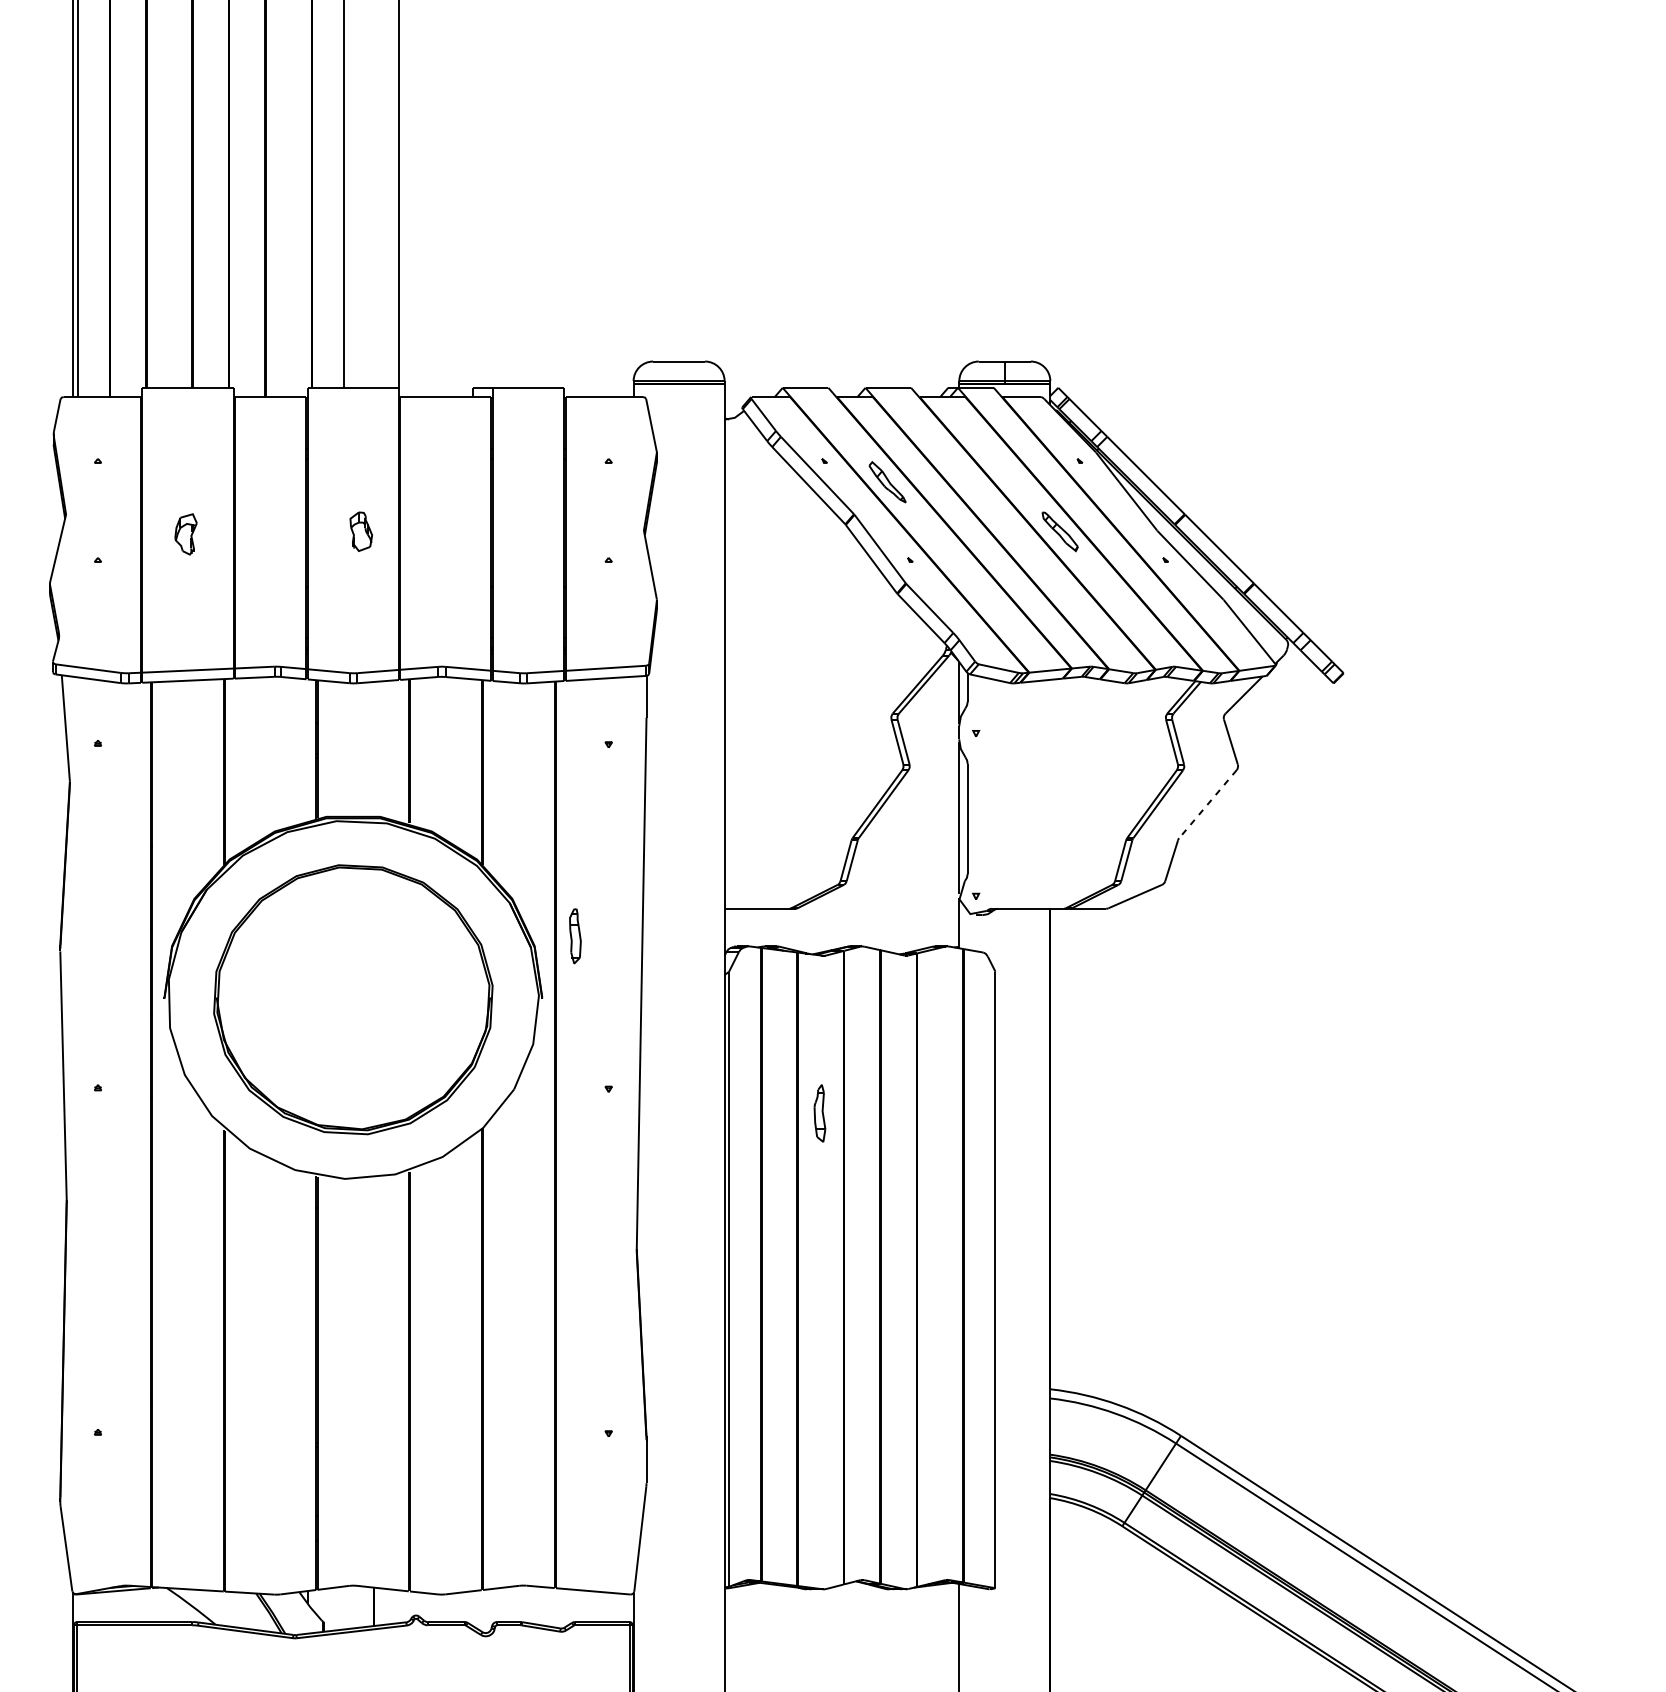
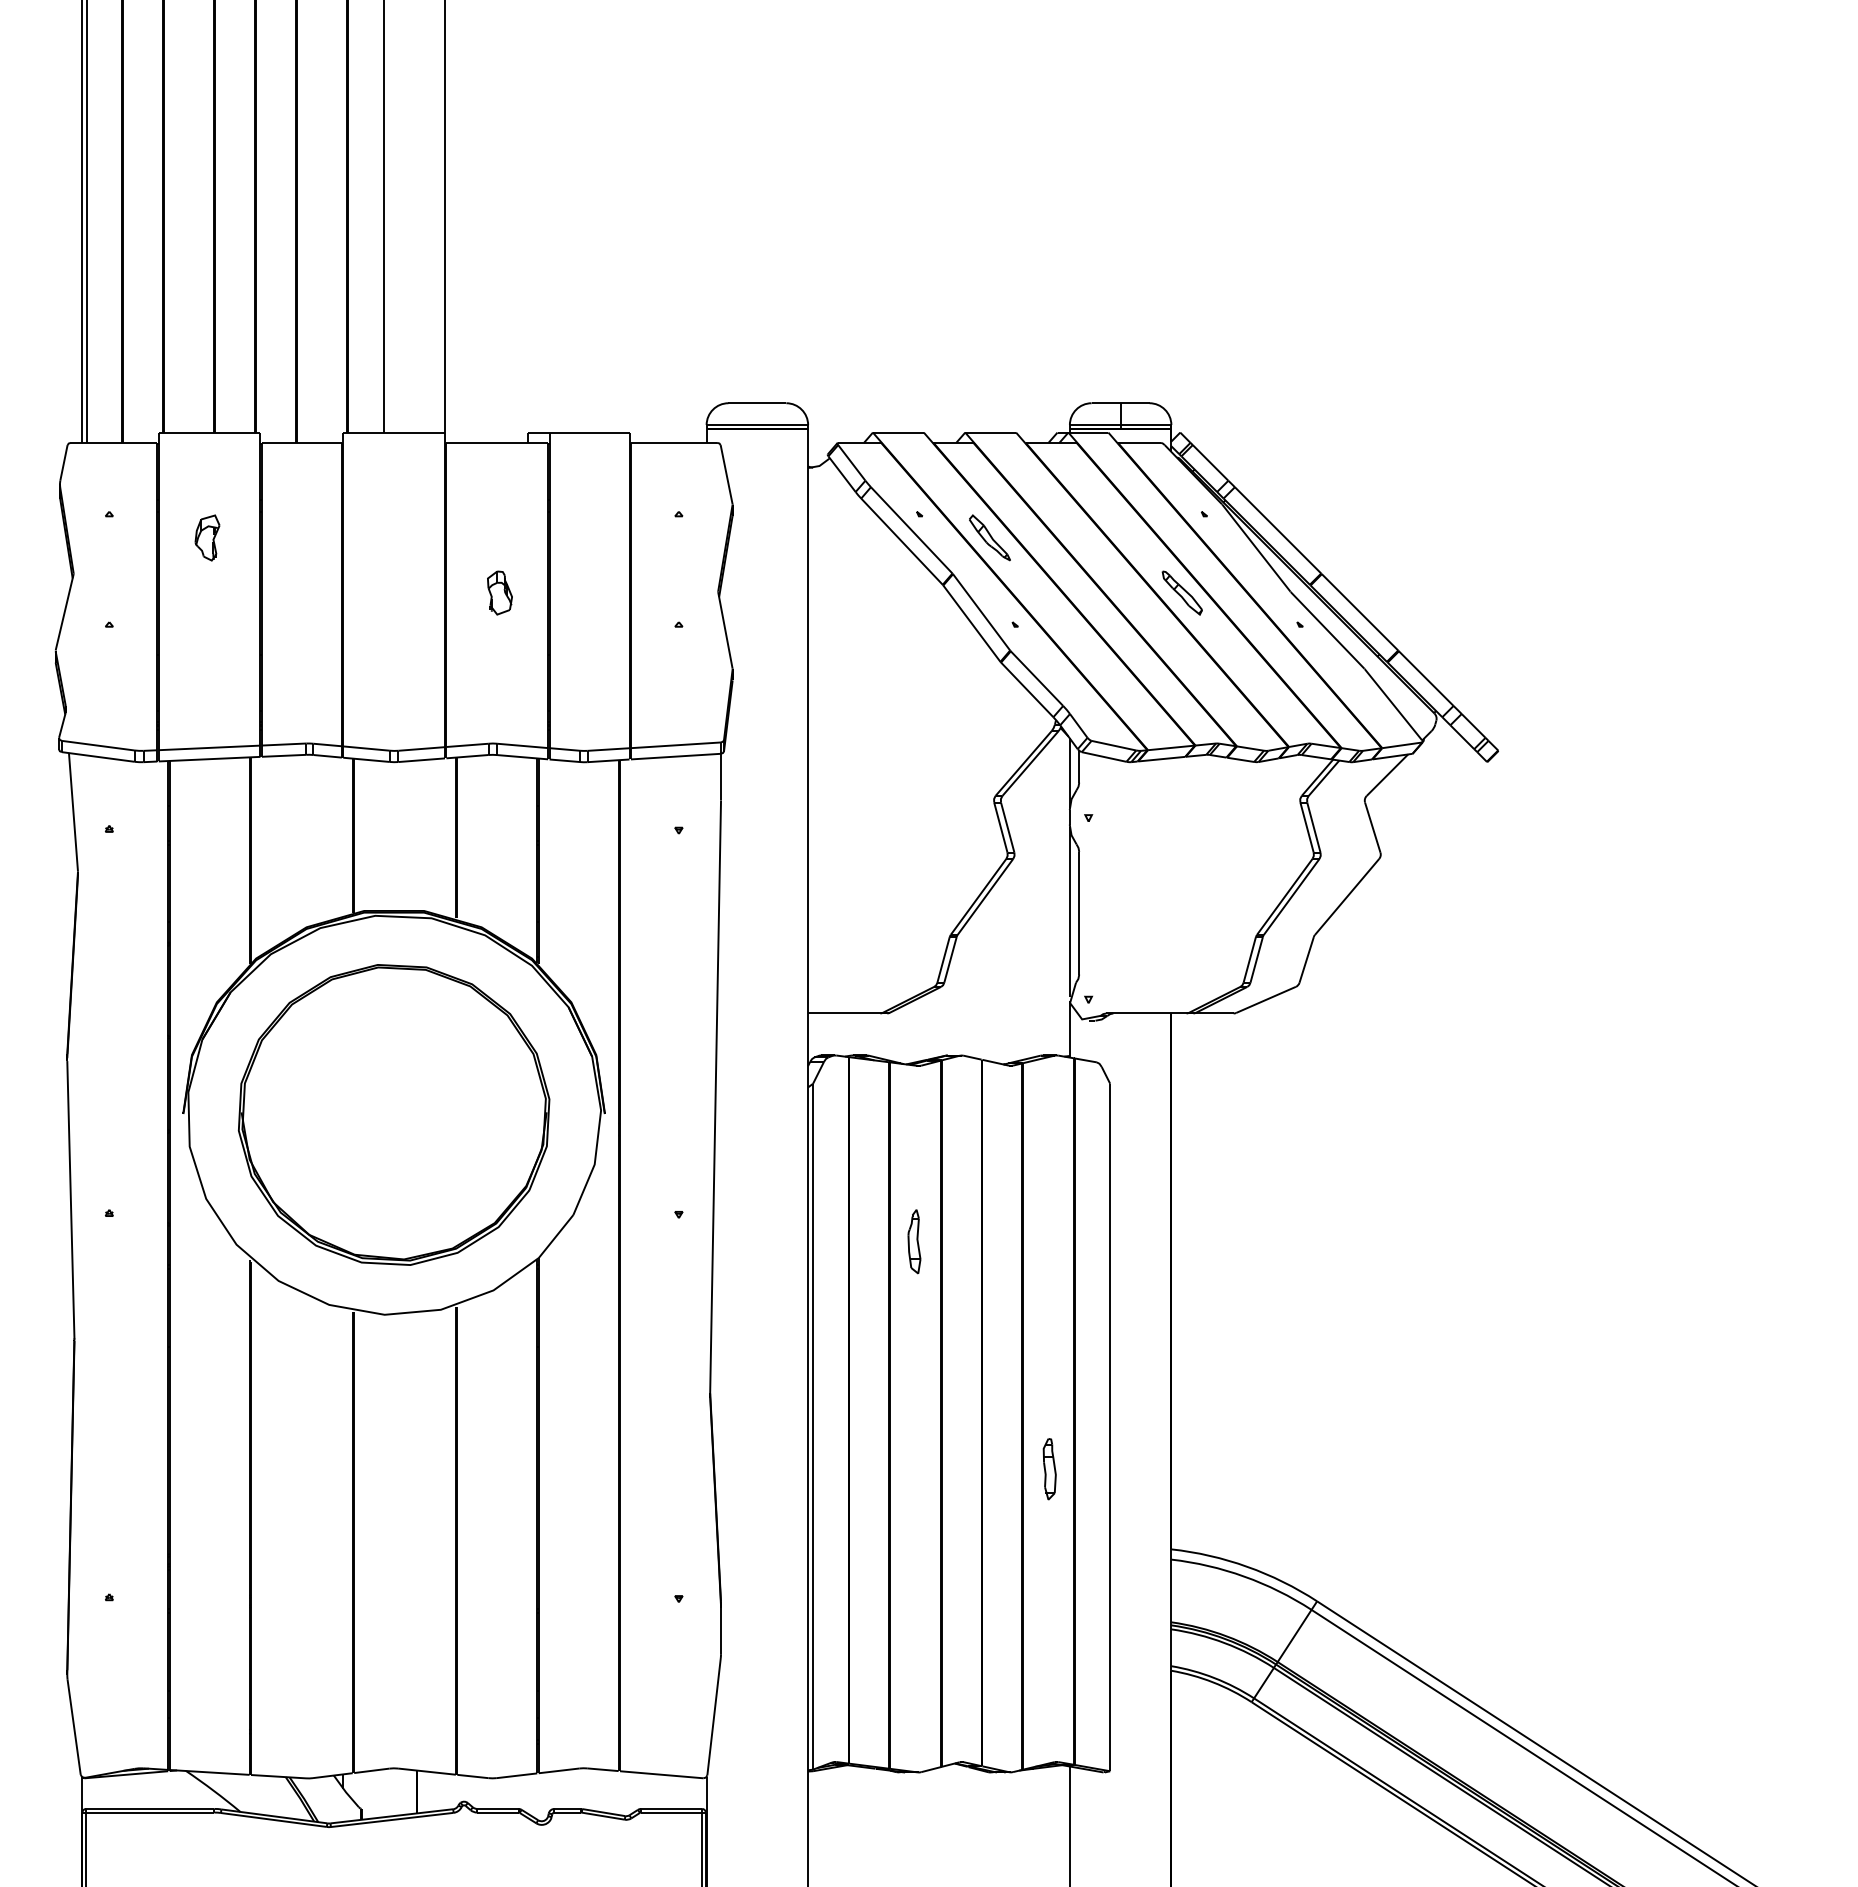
part: (360, 531) -> (499, 592), moved
part: (186, 533) -> (207, 537), moved
line: (1208, 803) -> (1347, 896), dashed -> solid
part: (575, 936) -> (1049, 1469), moved

